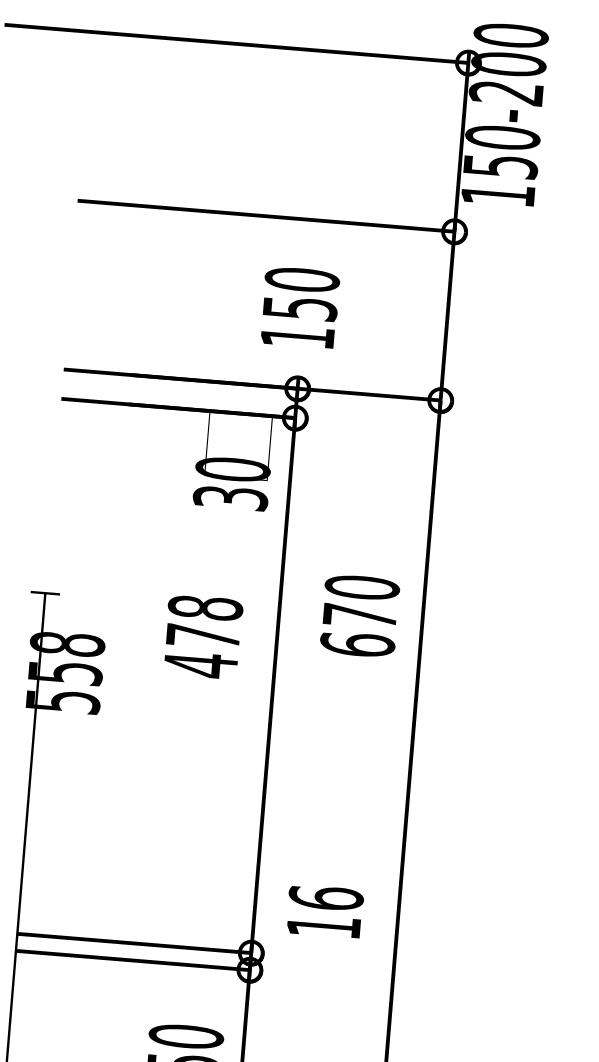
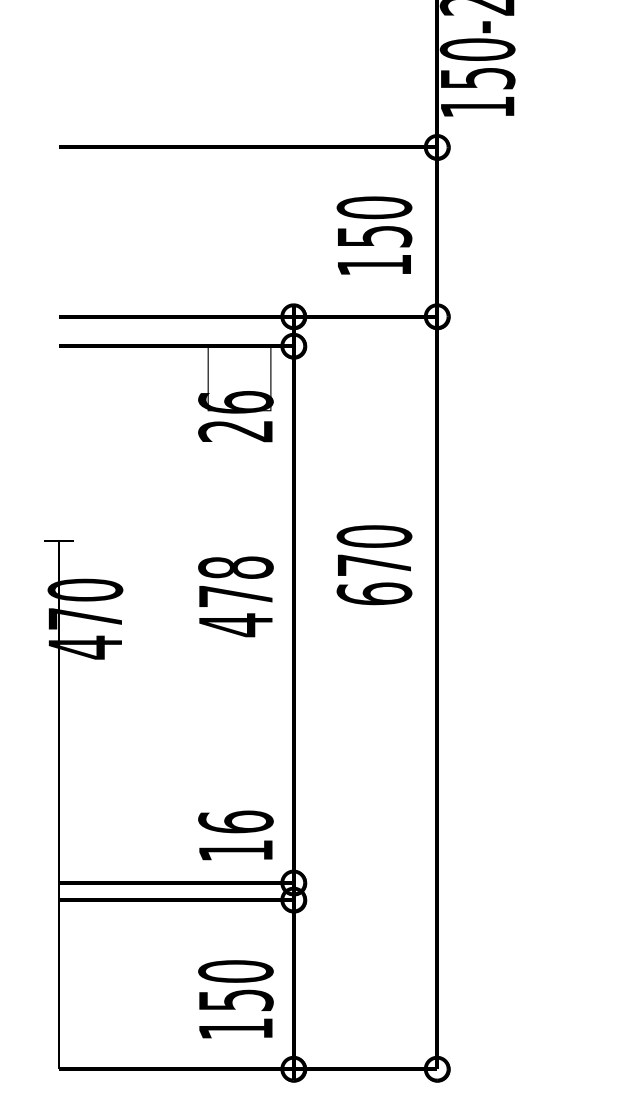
text: (300, 307) -> (374, 235), moved
text: (231, 483) -> (235, 416), 30 -> 26
text: (359, 616) -> (374, 565), moved
text: (202, 636) -> (235, 596), moved
text: (65, 672) -> (85, 618), 558 -> 470
text: (324, 911) -> (235, 835), moved

